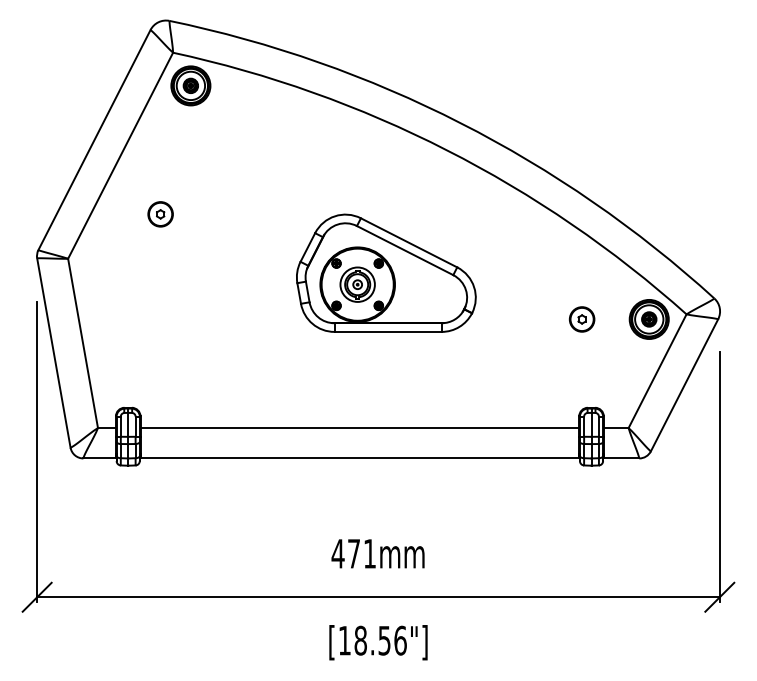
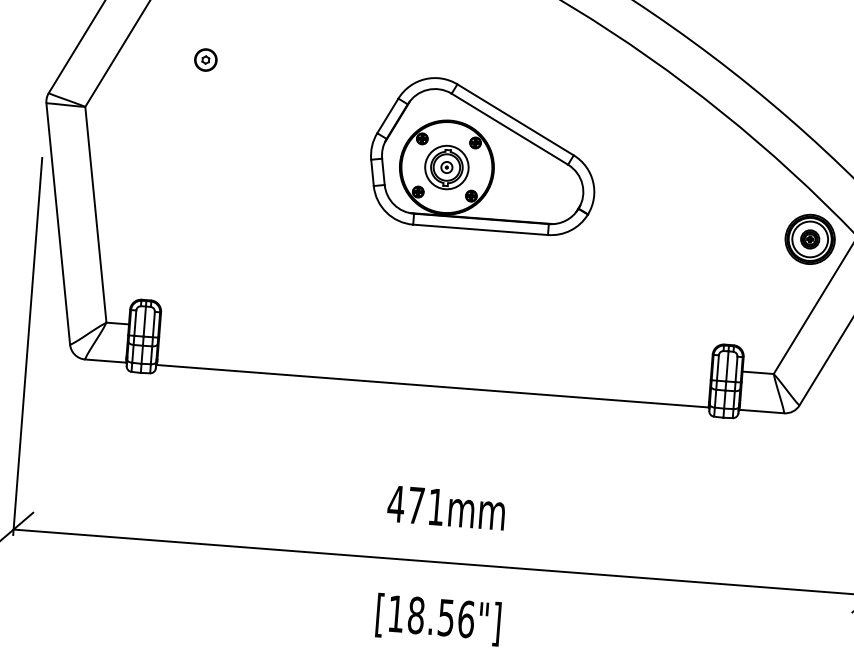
part: (160, 214) -> (205, 60), size x0.7
part: (581, 319) -> (724, 232), removed
line: (359, 428) -> (435, 348), removed

